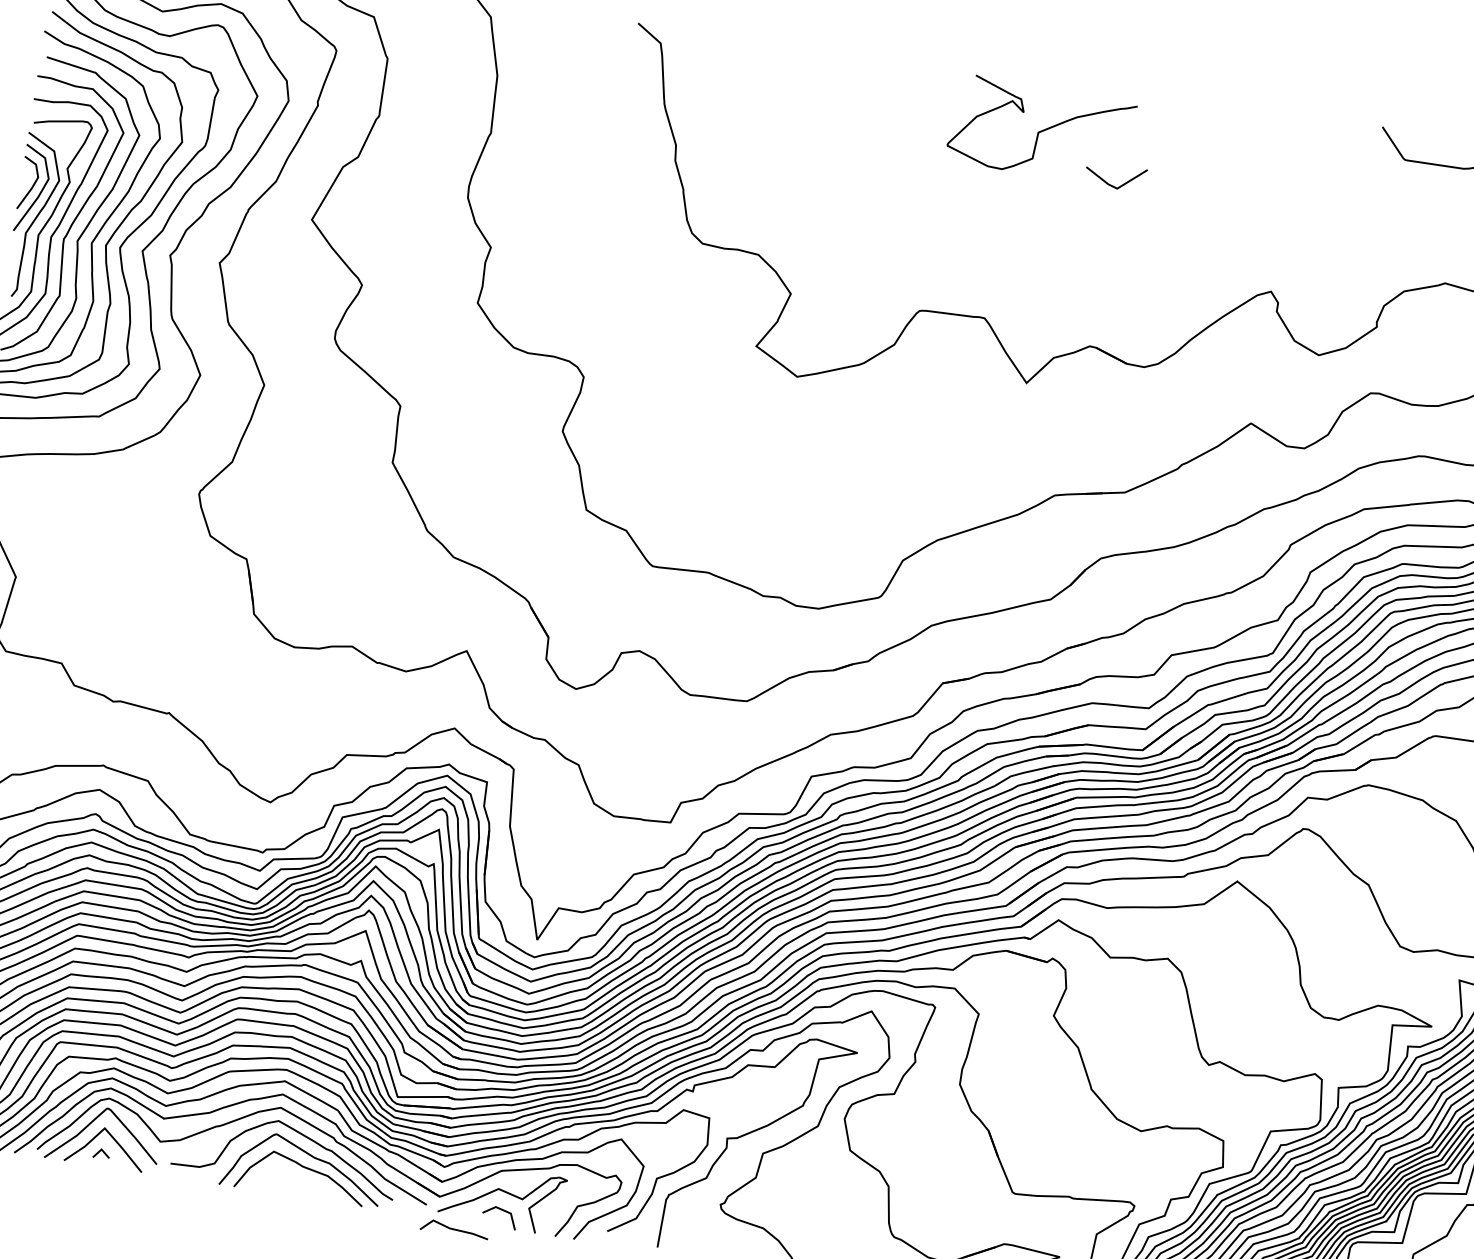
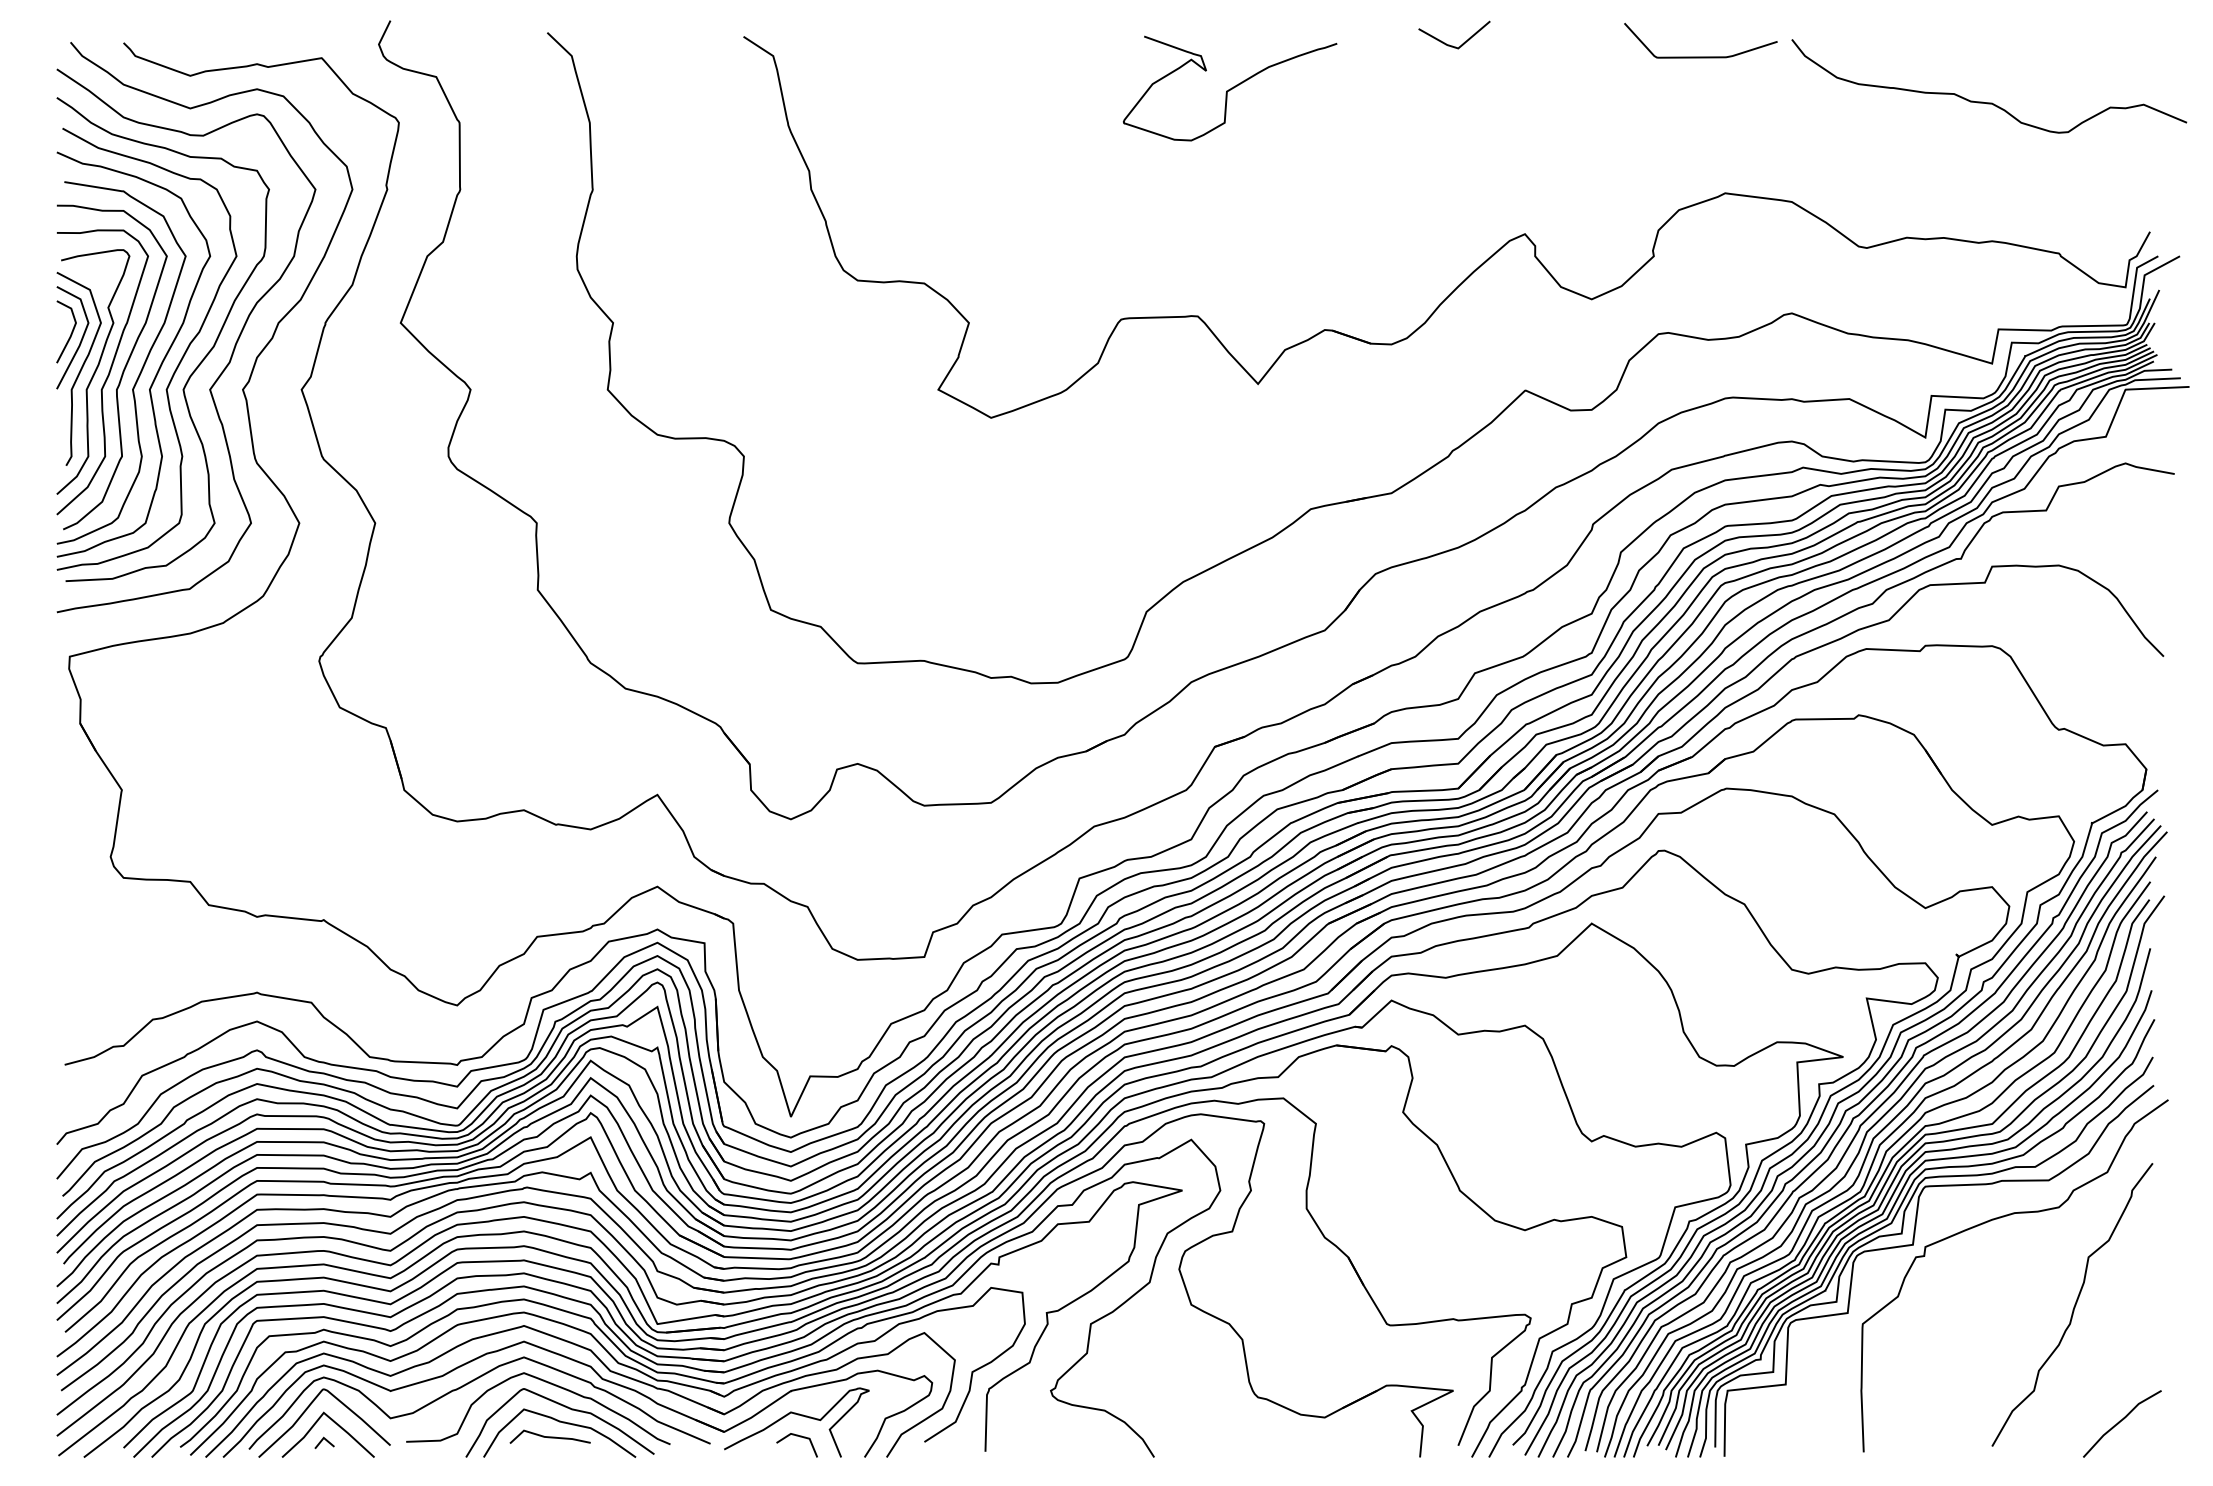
line: (1110, 184) -> (1449, 44), moved
line: (454, 1228) -> (549, 1436), moved

